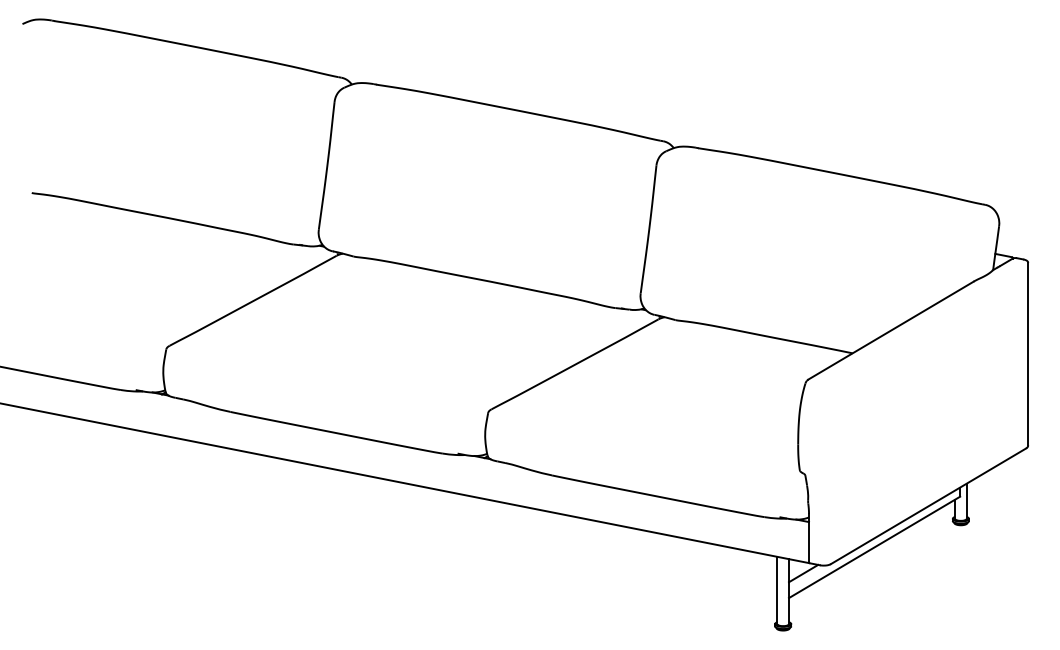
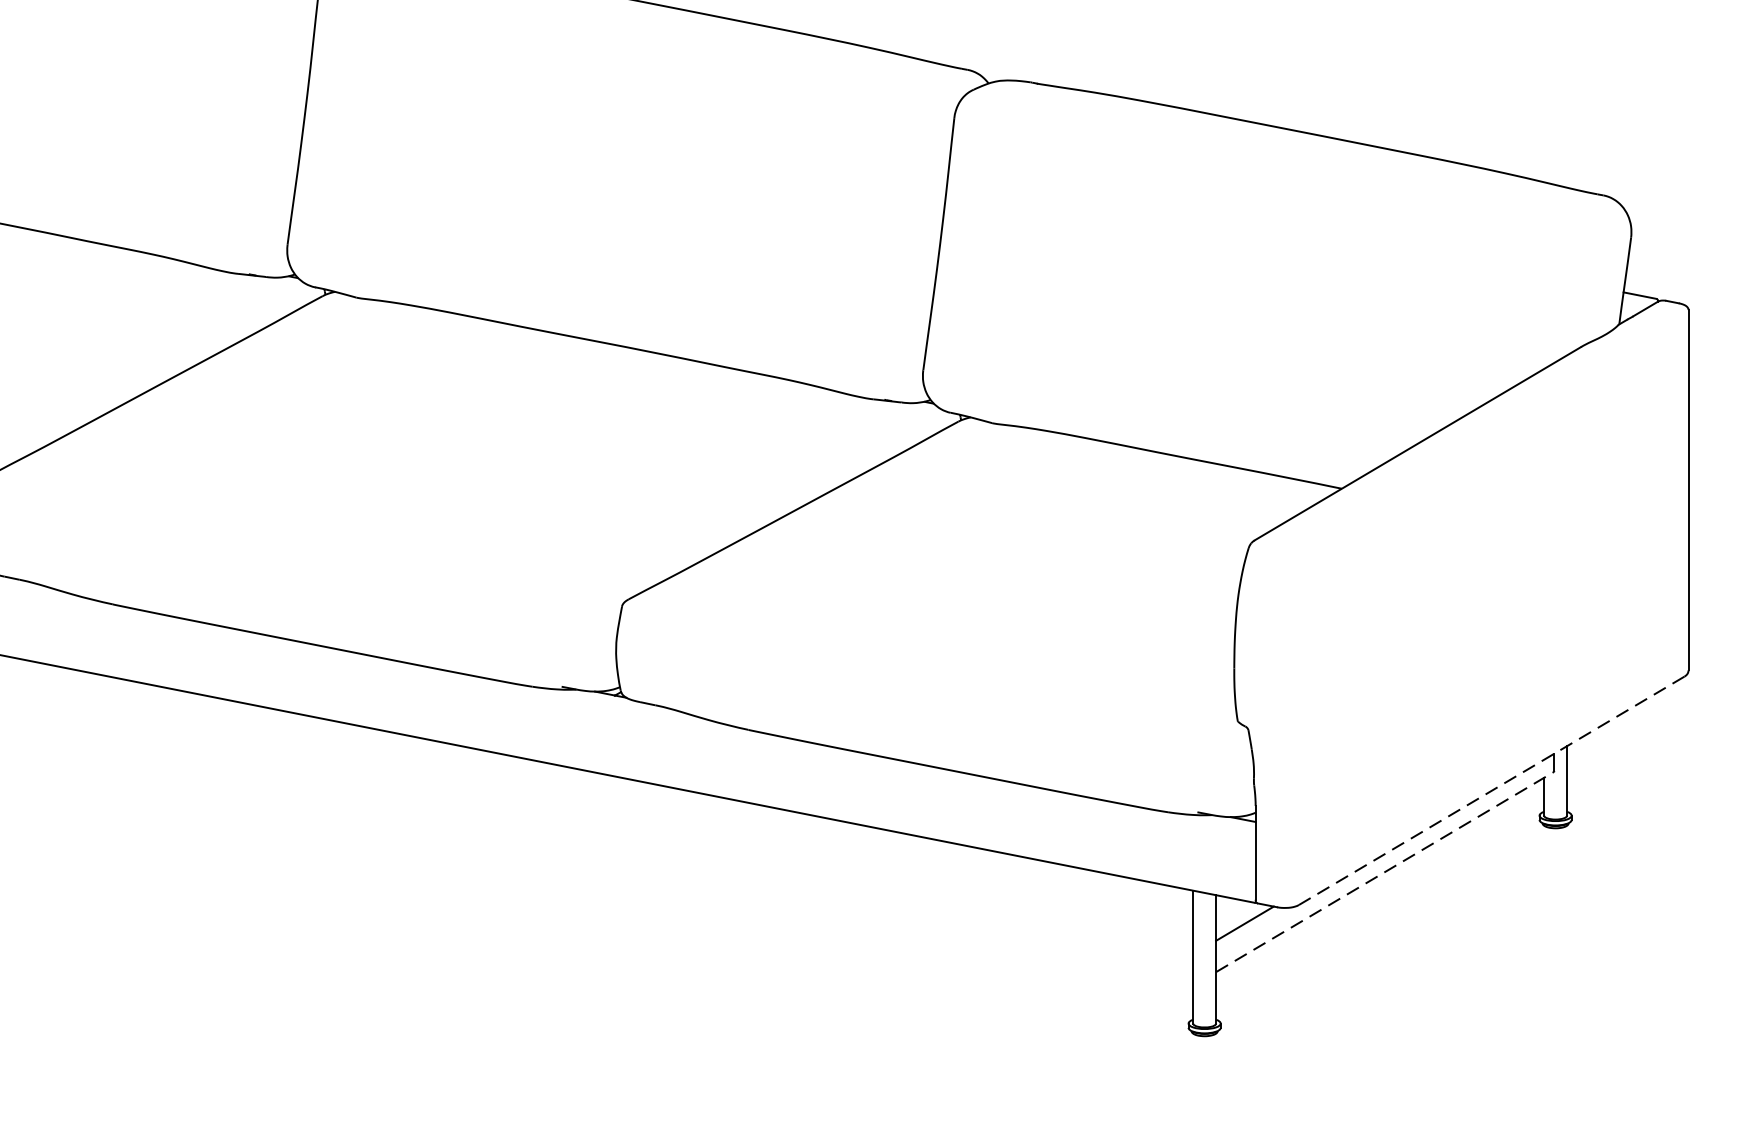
line: (928, 506) -> (1491, 791), solid -> dashed
line: (874, 547) -> (1384, 872), solid -> dashed

